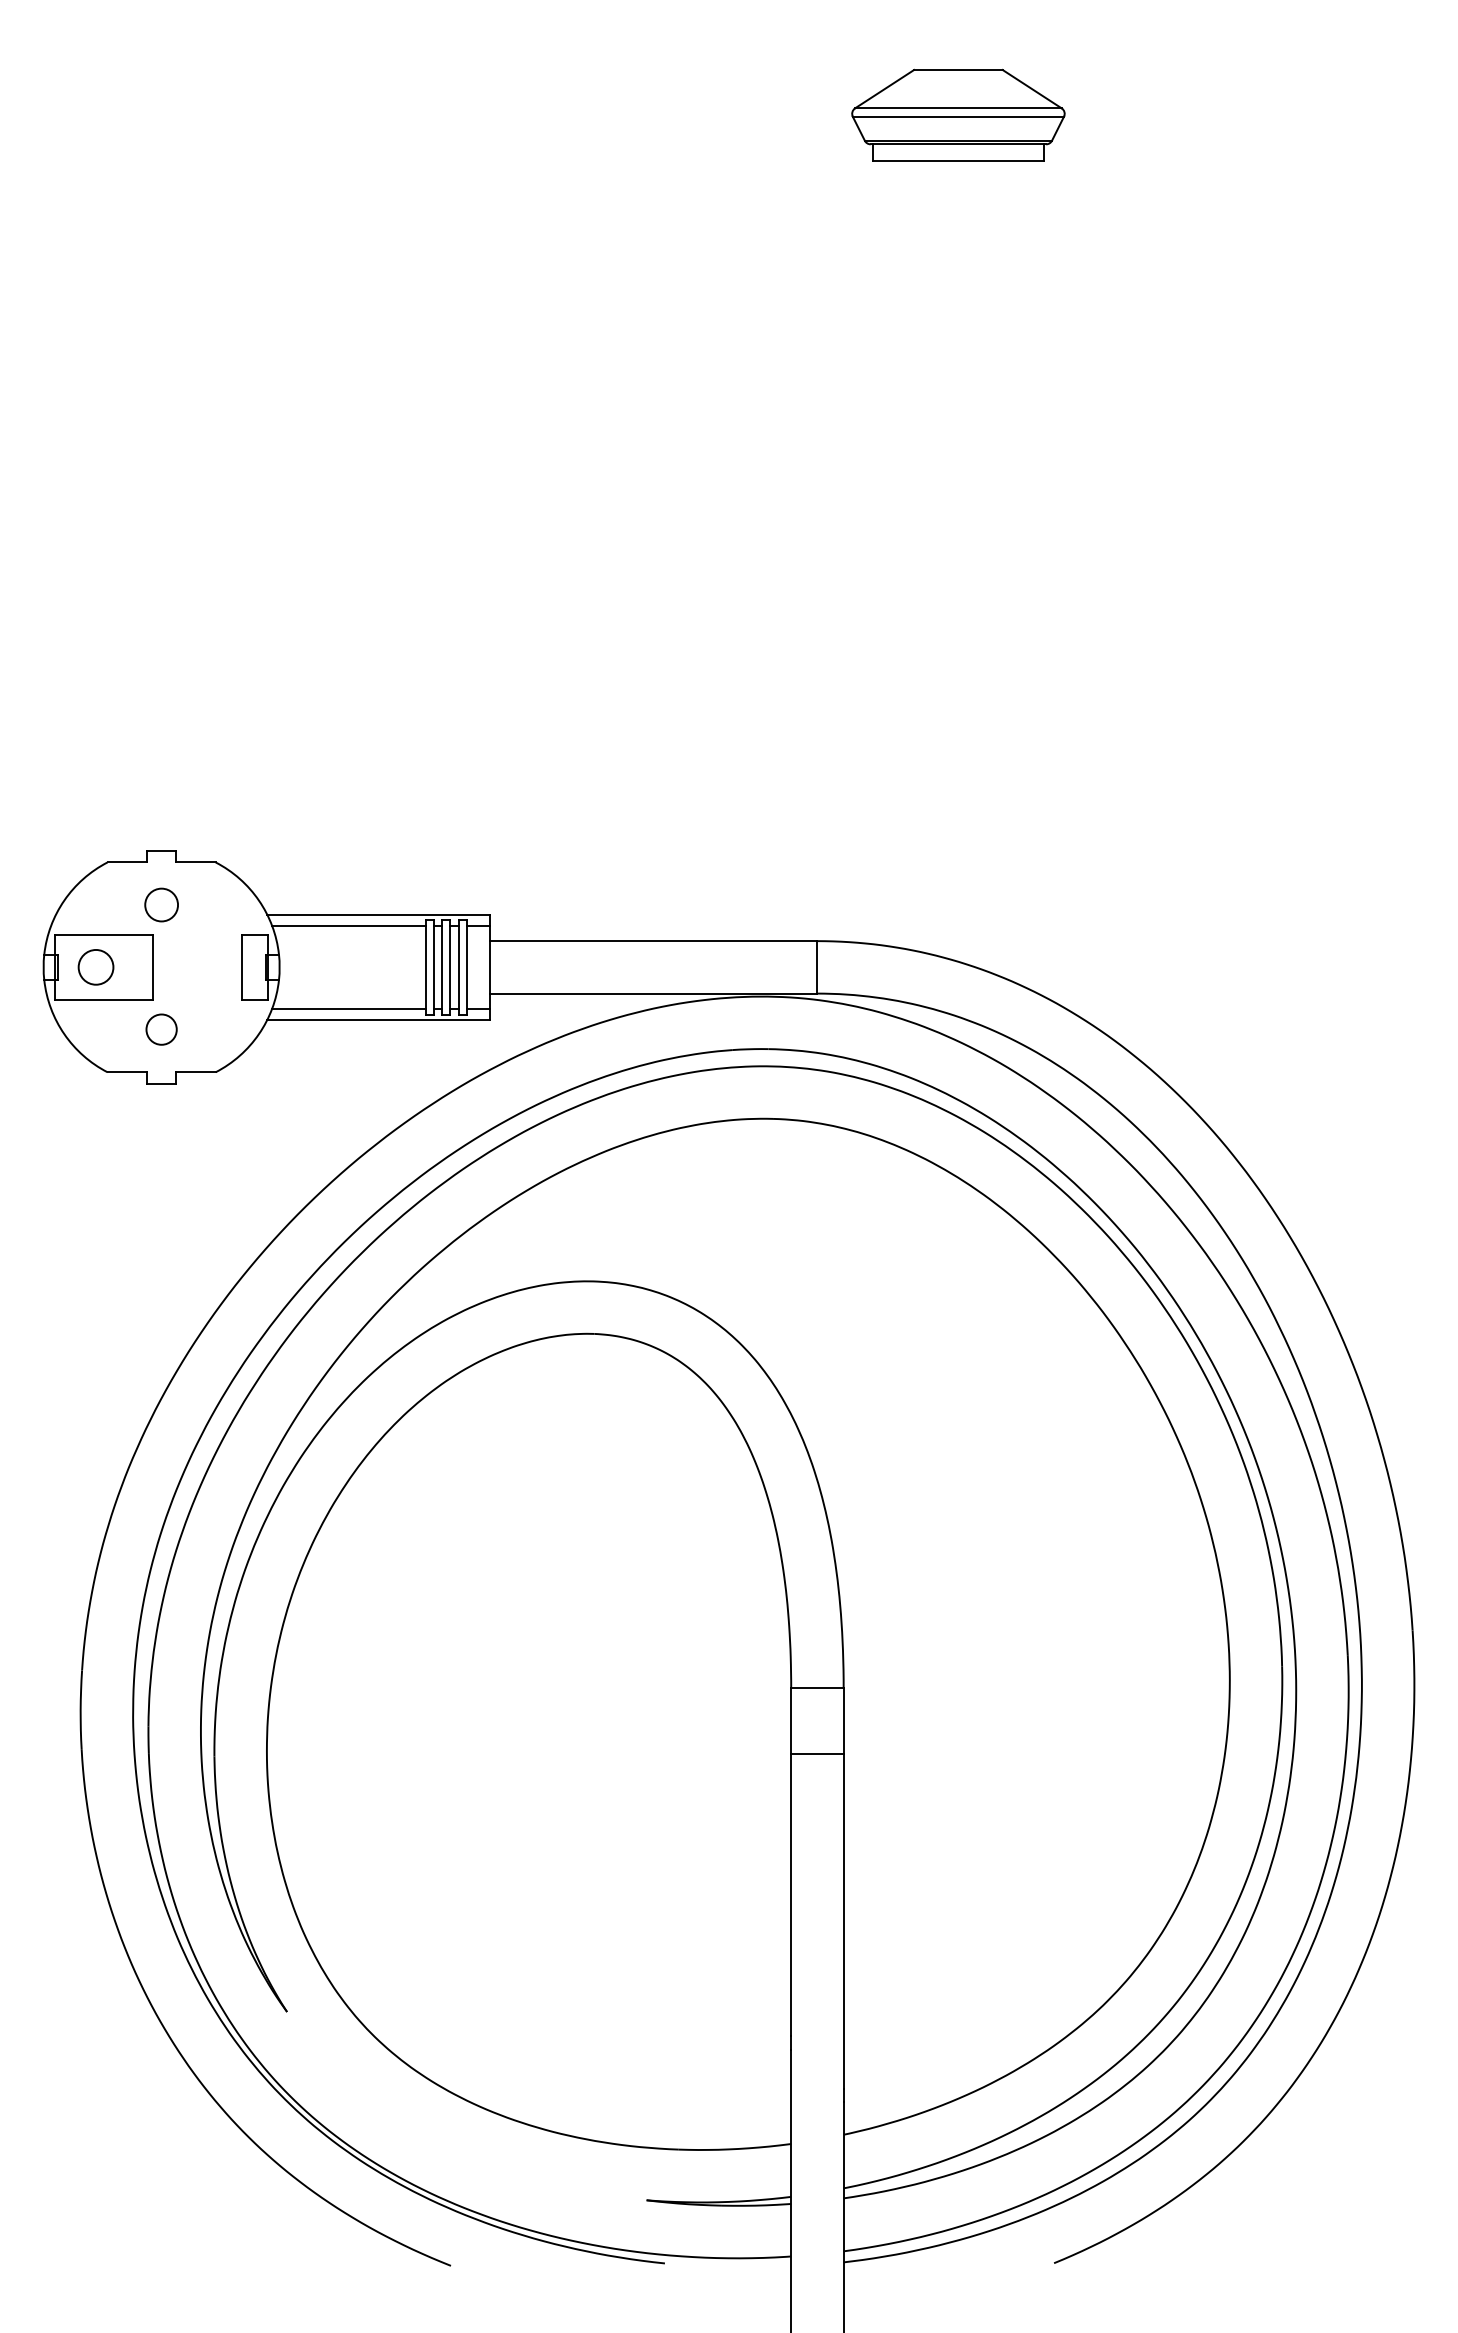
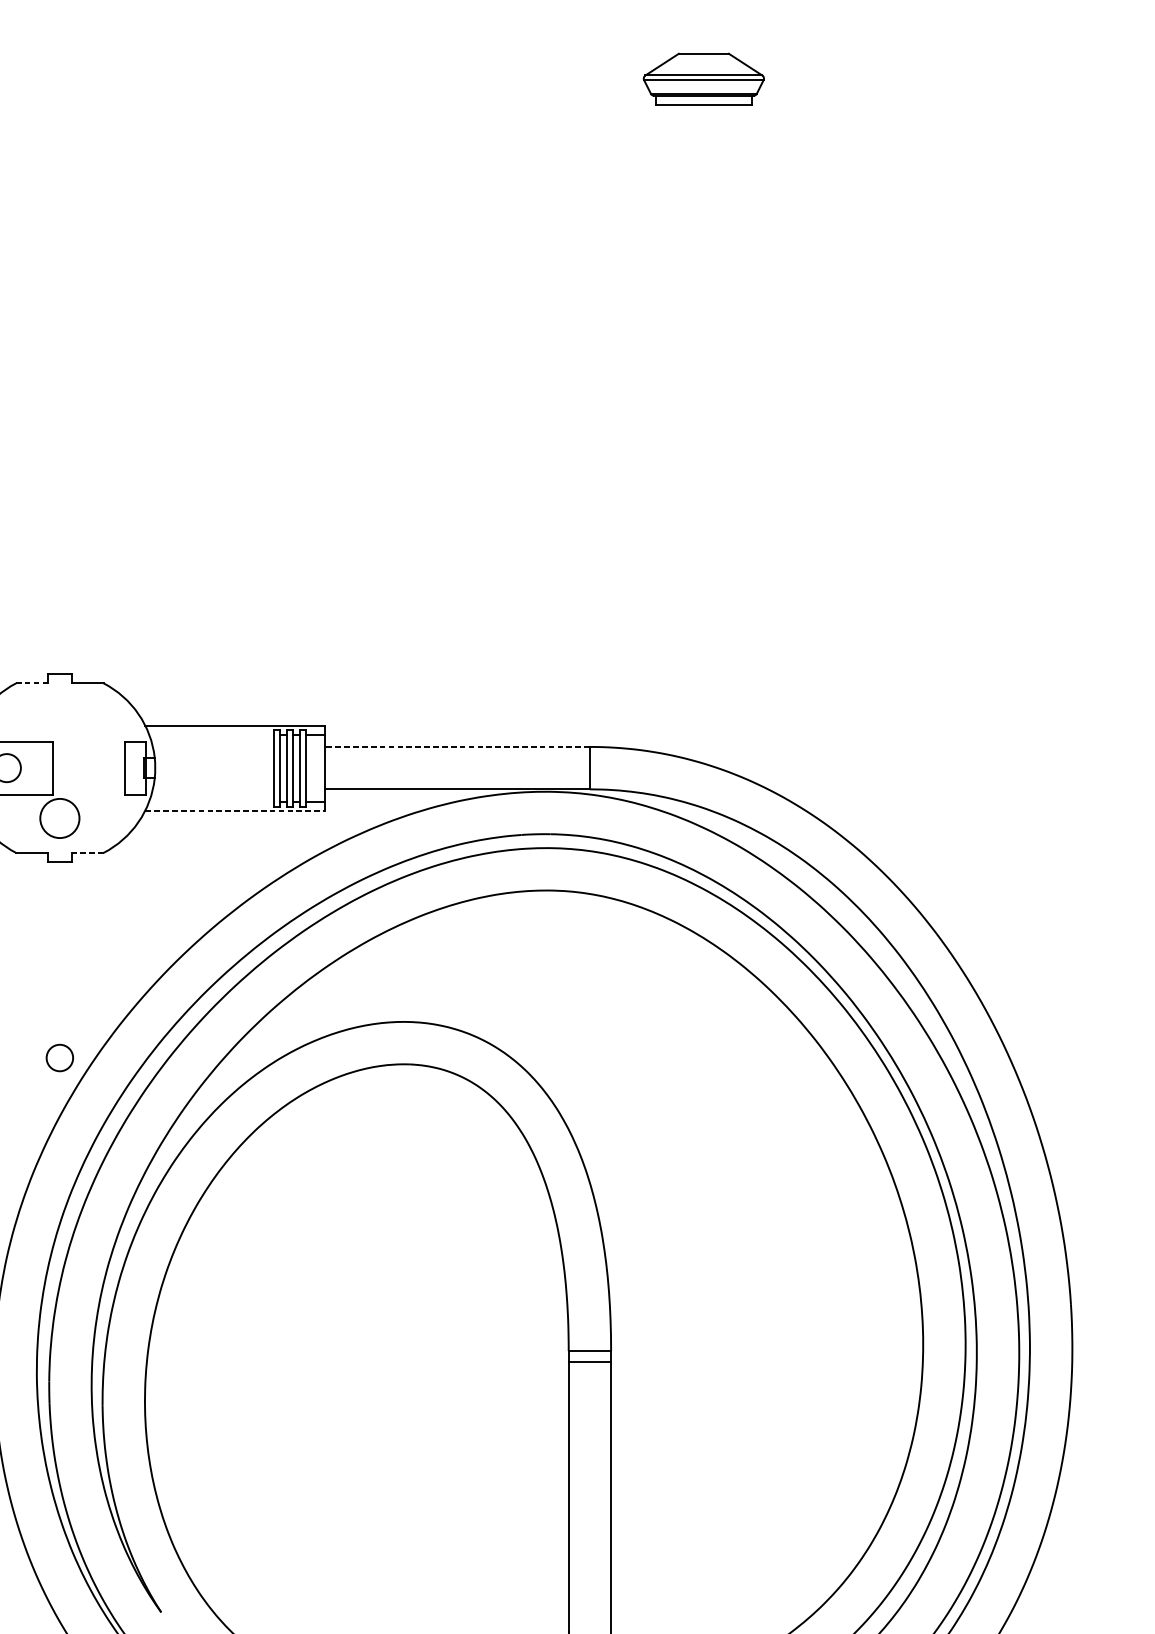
part: (958, 114) -> (703, 78), size x0.7
line: (127, 862) -> (32, 683), solid -> dashed
circle: (161, 904) -> (59, 1057), moved
line: (348, 925) -> (210, 734), removed
line: (653, 941) -> (457, 747), solid -> dashed
line: (348, 1008) -> (210, 801), removed
line: (378, 1020) -> (235, 811), solid -> dashed
circle: (161, 1029) -> (59, 818), size x1.6
line: (195, 1072) -> (87, 853), solid -> dashed
line: (817, 1754) -> (589, 1362), moved

